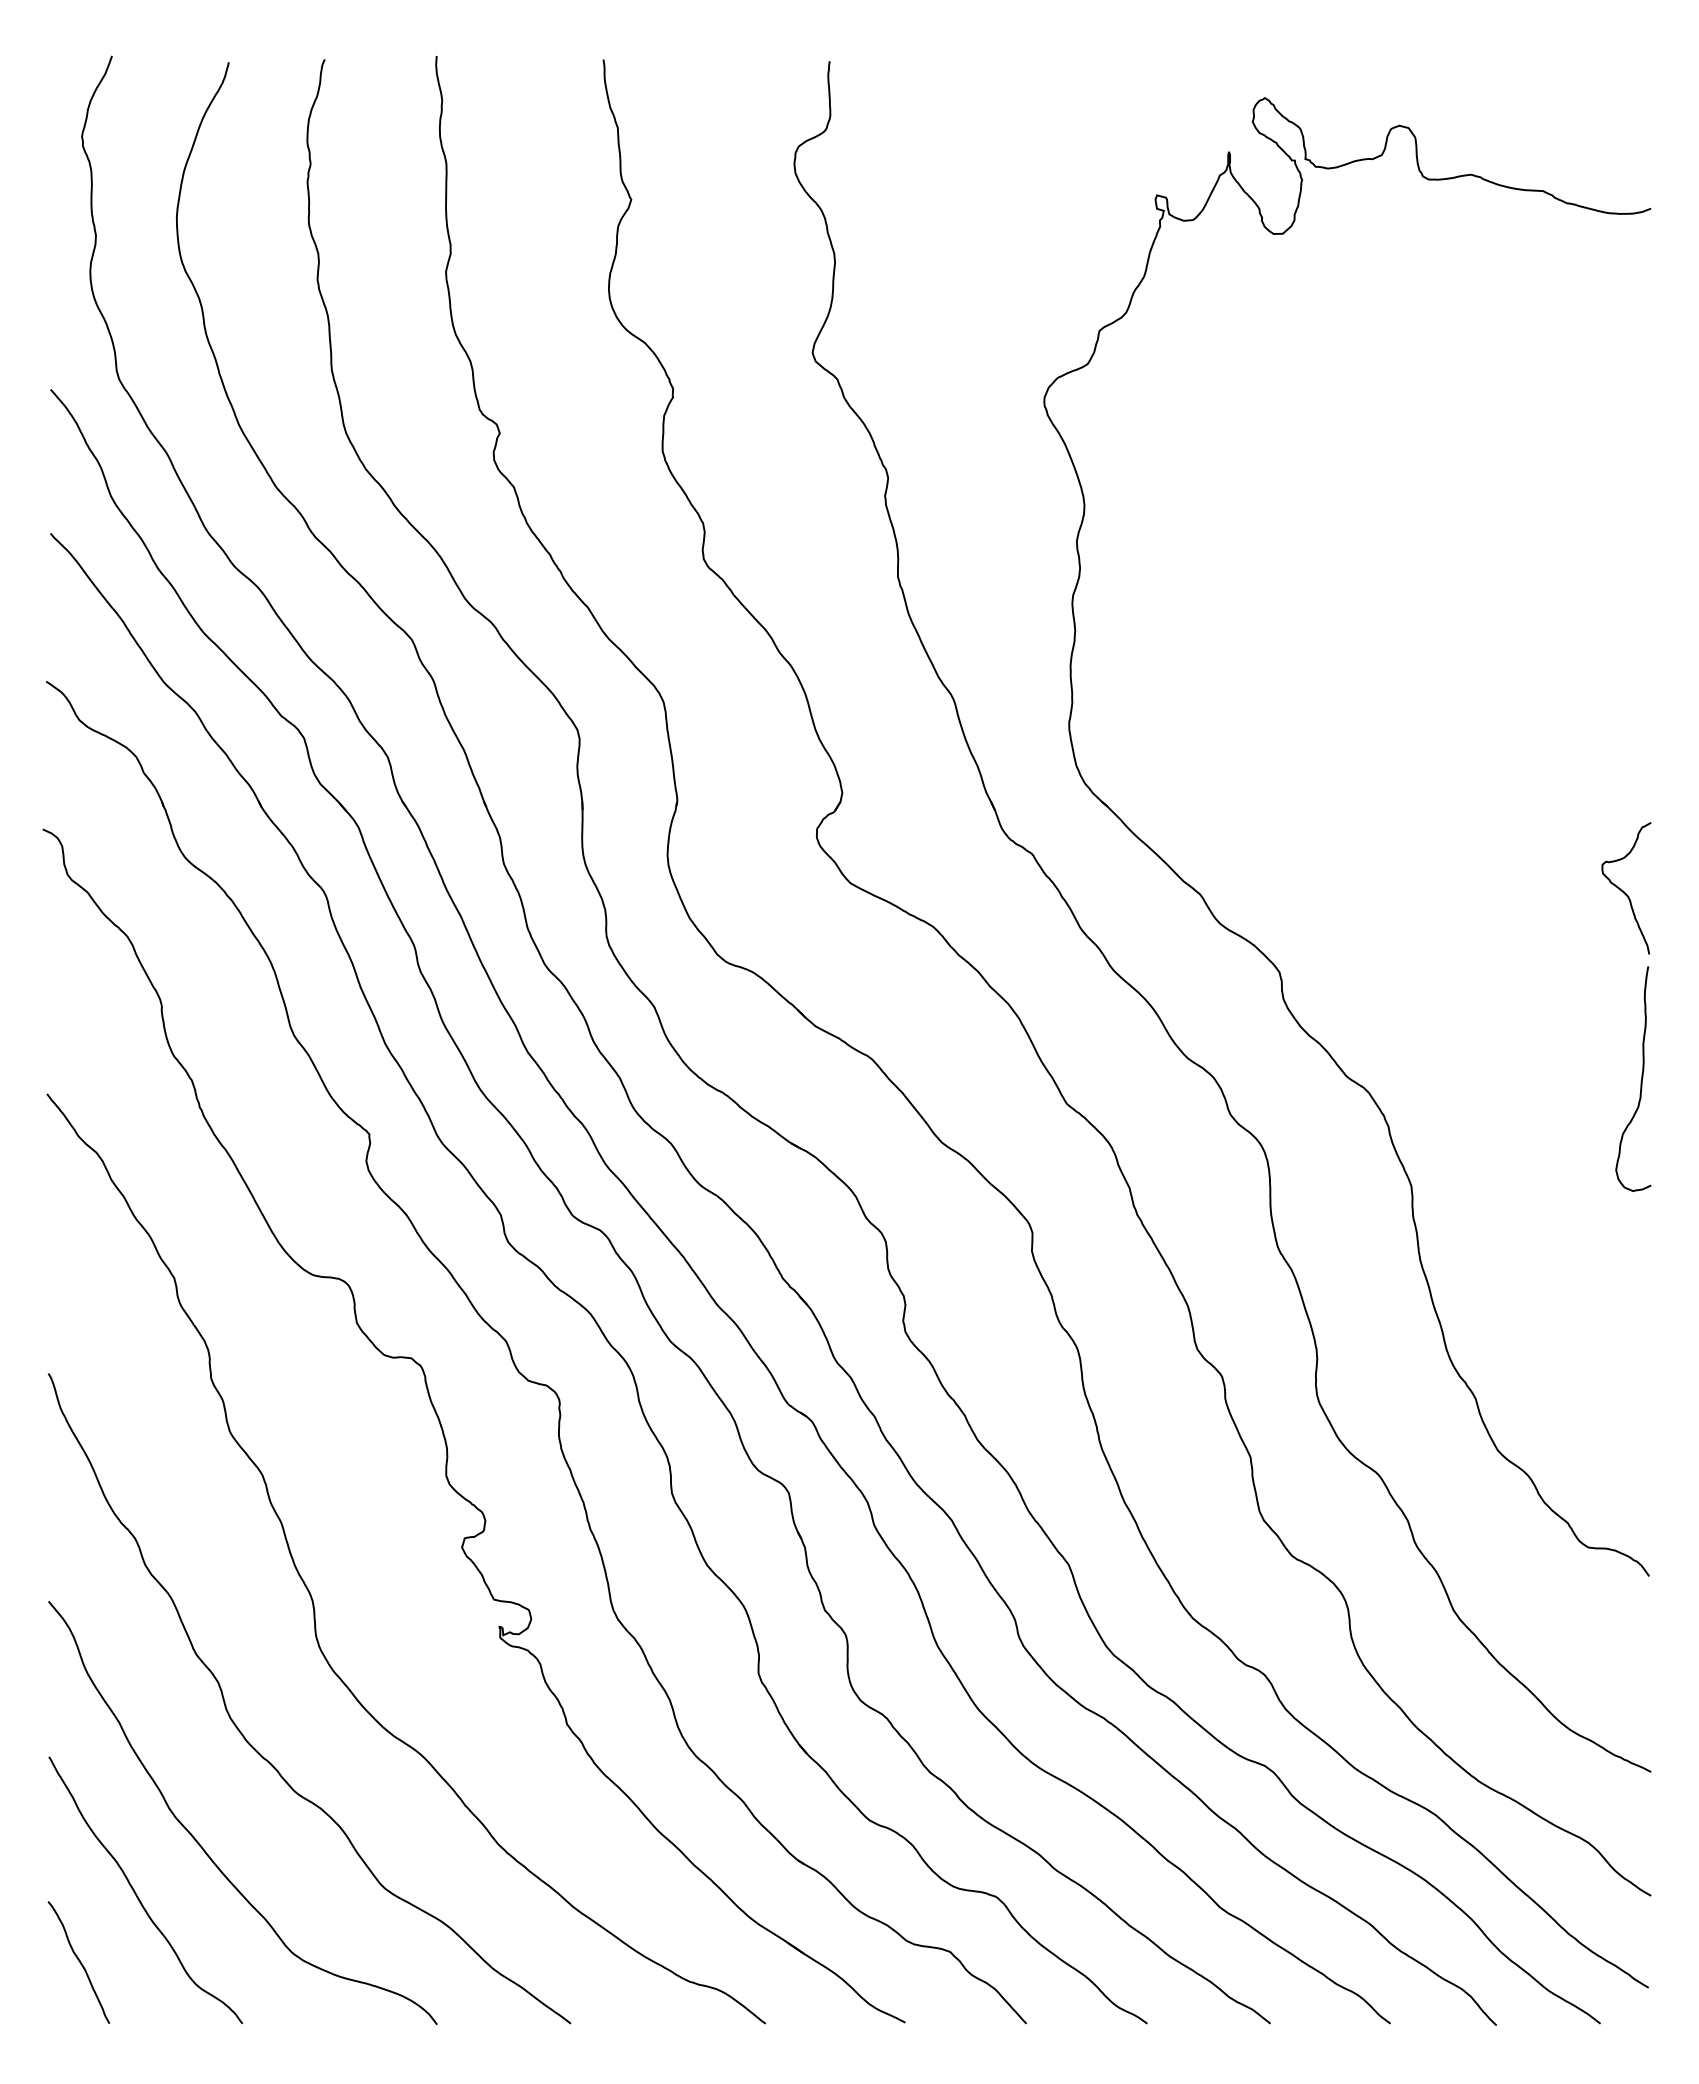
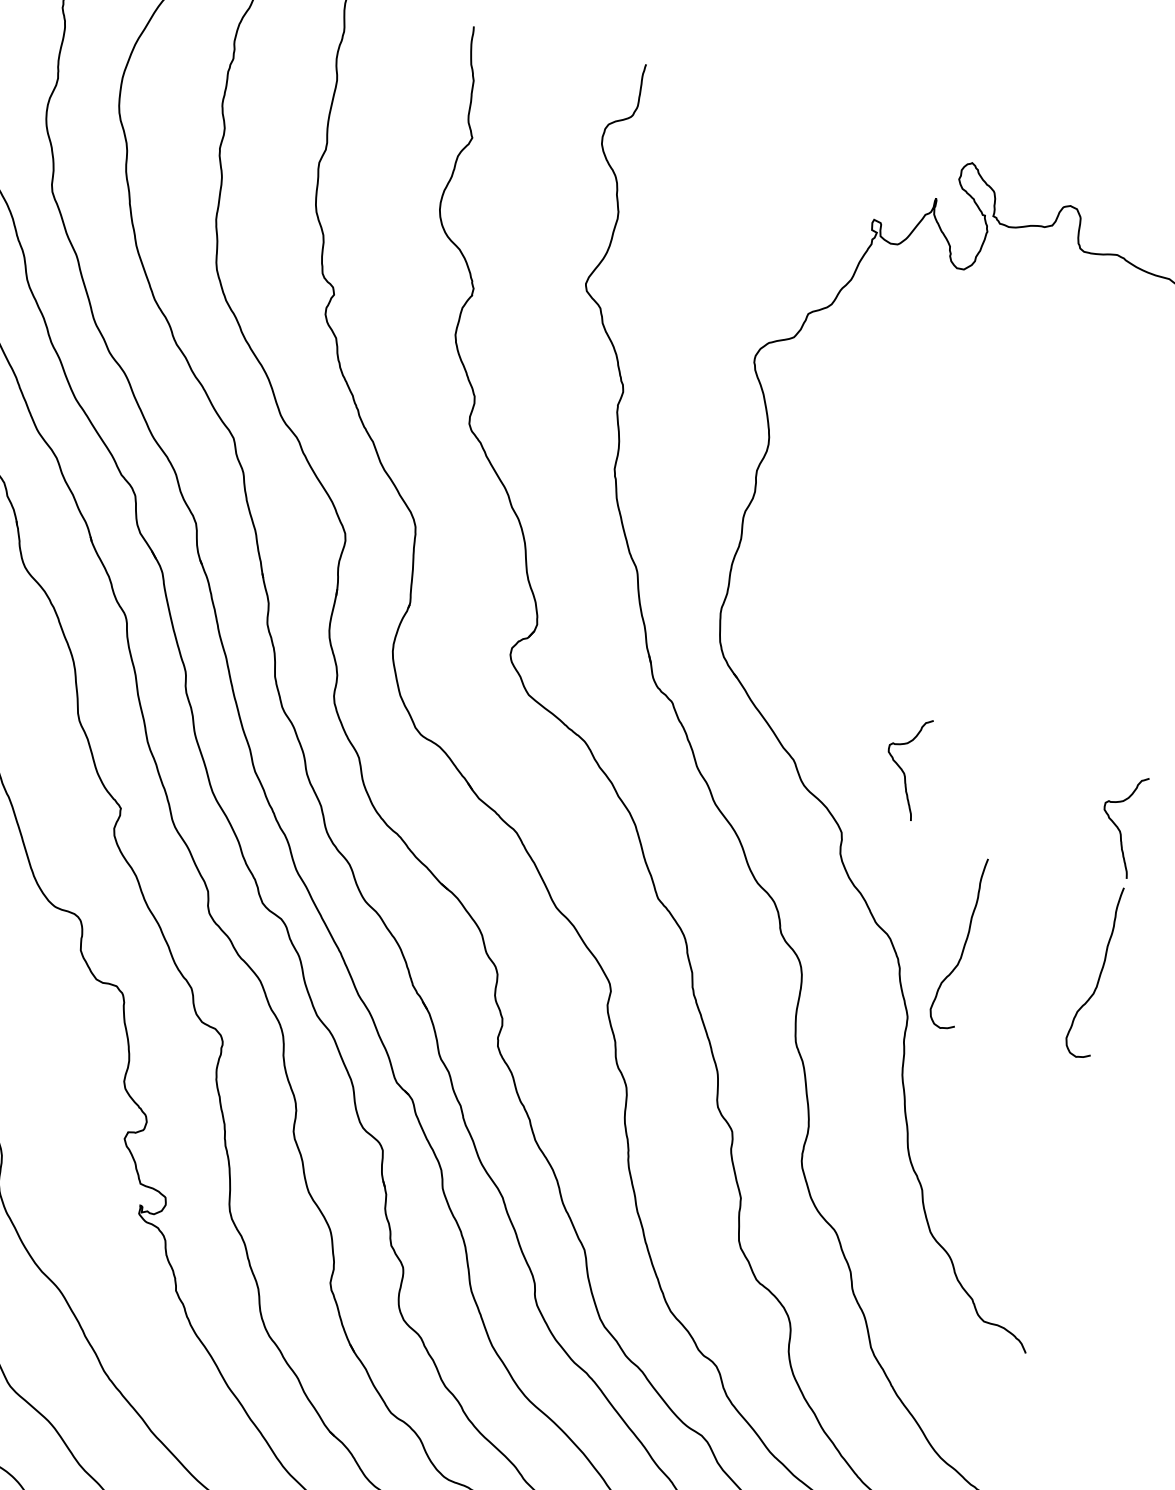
curve: (1337, 875) -> (901, 768), added
curve: (1462, 1081) -> (963, 945), added

